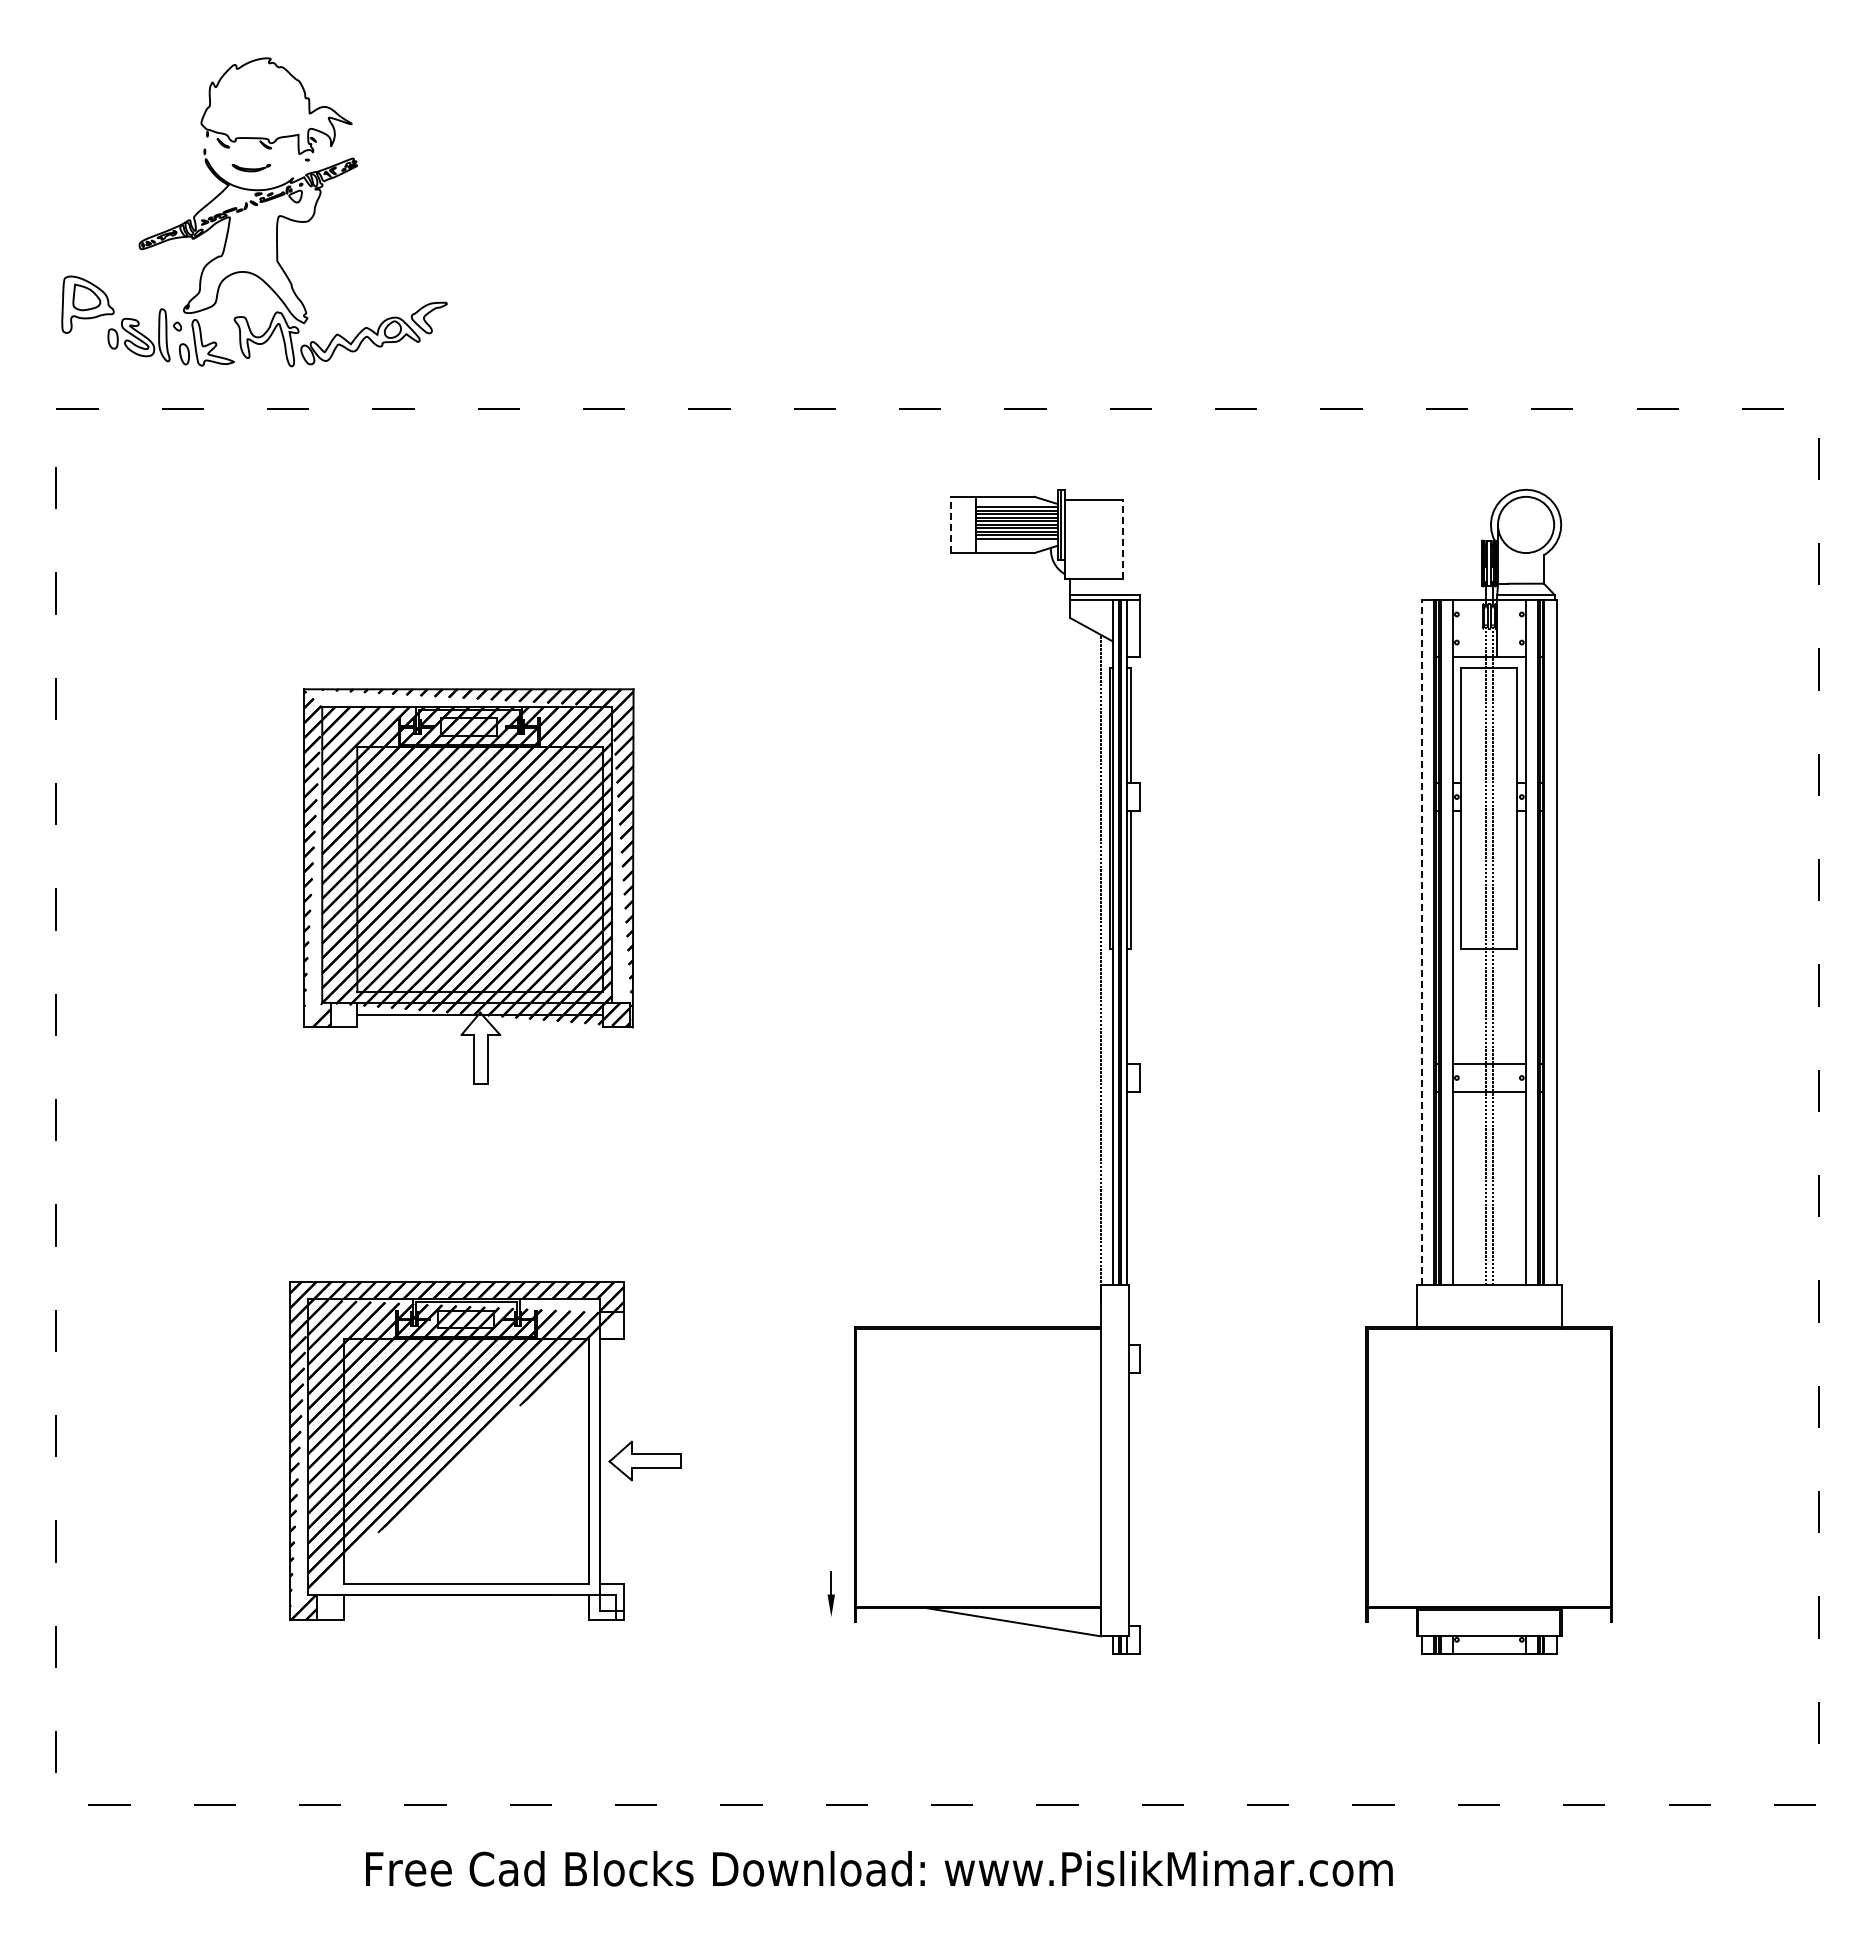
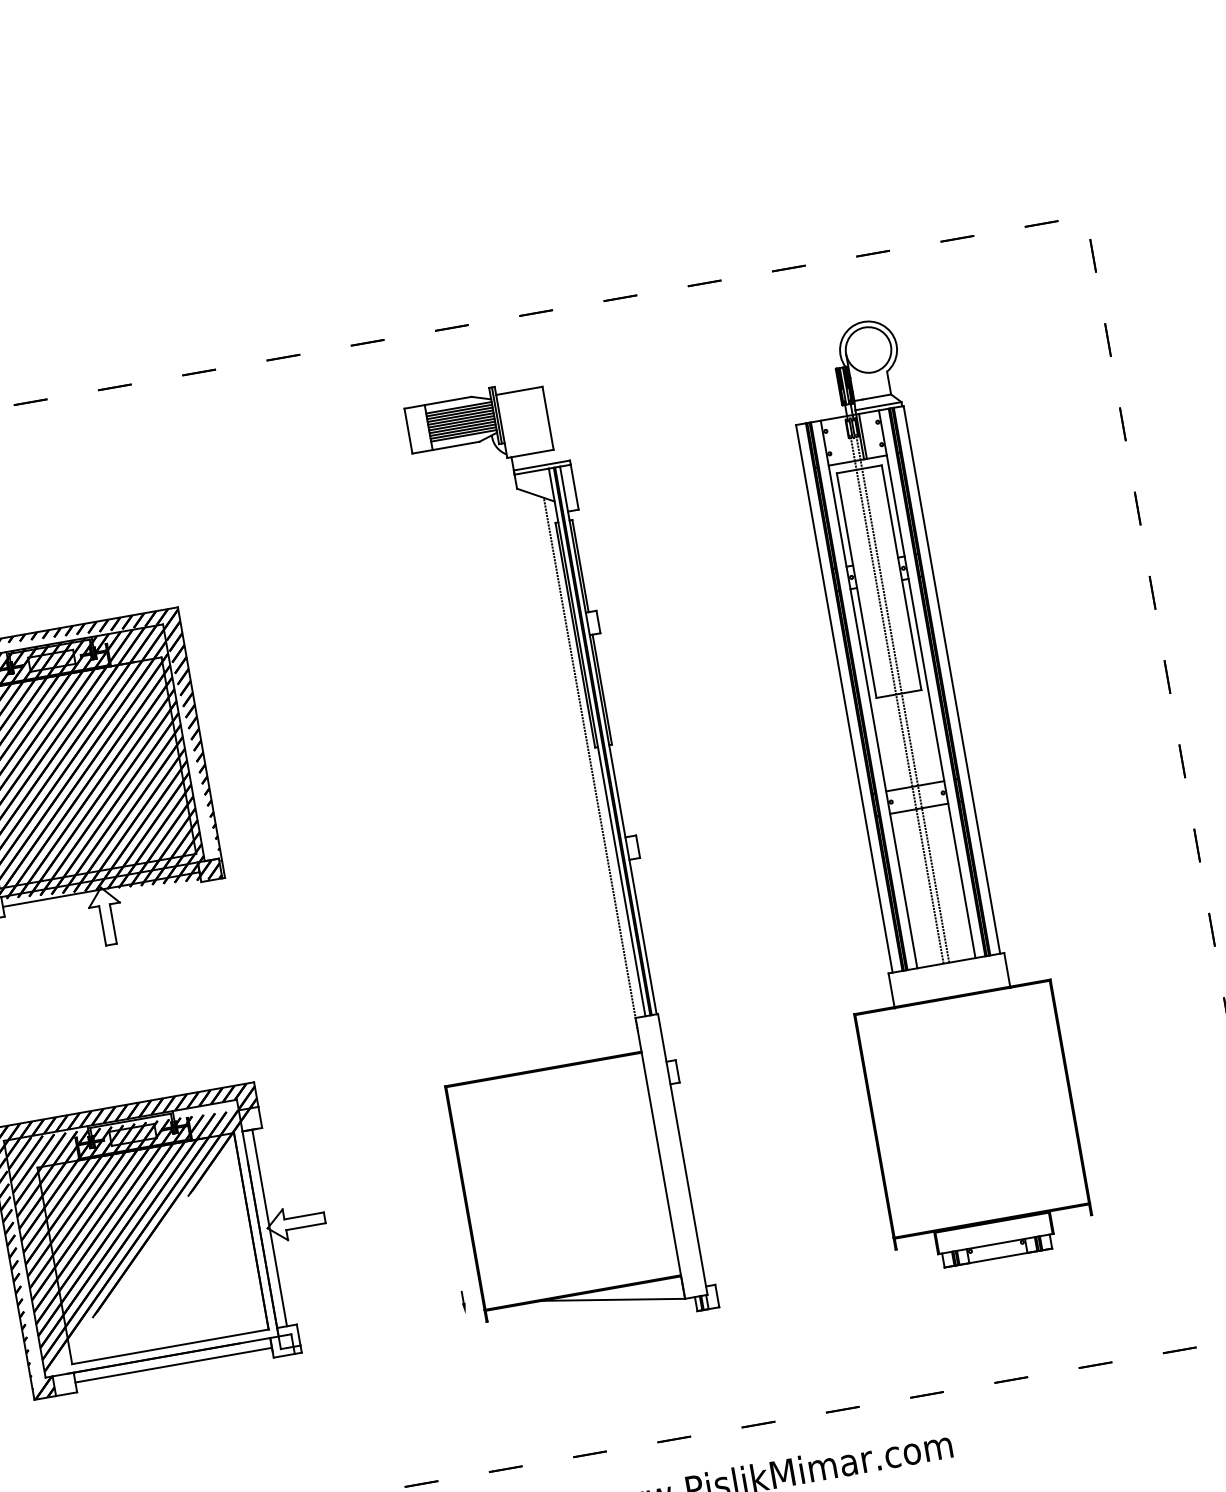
line: (950, 524) -> (408, 430), dashed -> solid
line: (1122, 538) -> (547, 417), dashed -> solid
line: (1016, 542) -> (463, 435), added
line: (1500, 628) -> (862, 436), added
line: (1422, 942) -> (844, 698), dashed -> solid
line: (612, 1461) -> (269, 1227), added
part: (831, 1593) -> (463, 1302), size x0.62
line: (466, 1607) -> (173, 1365), added

